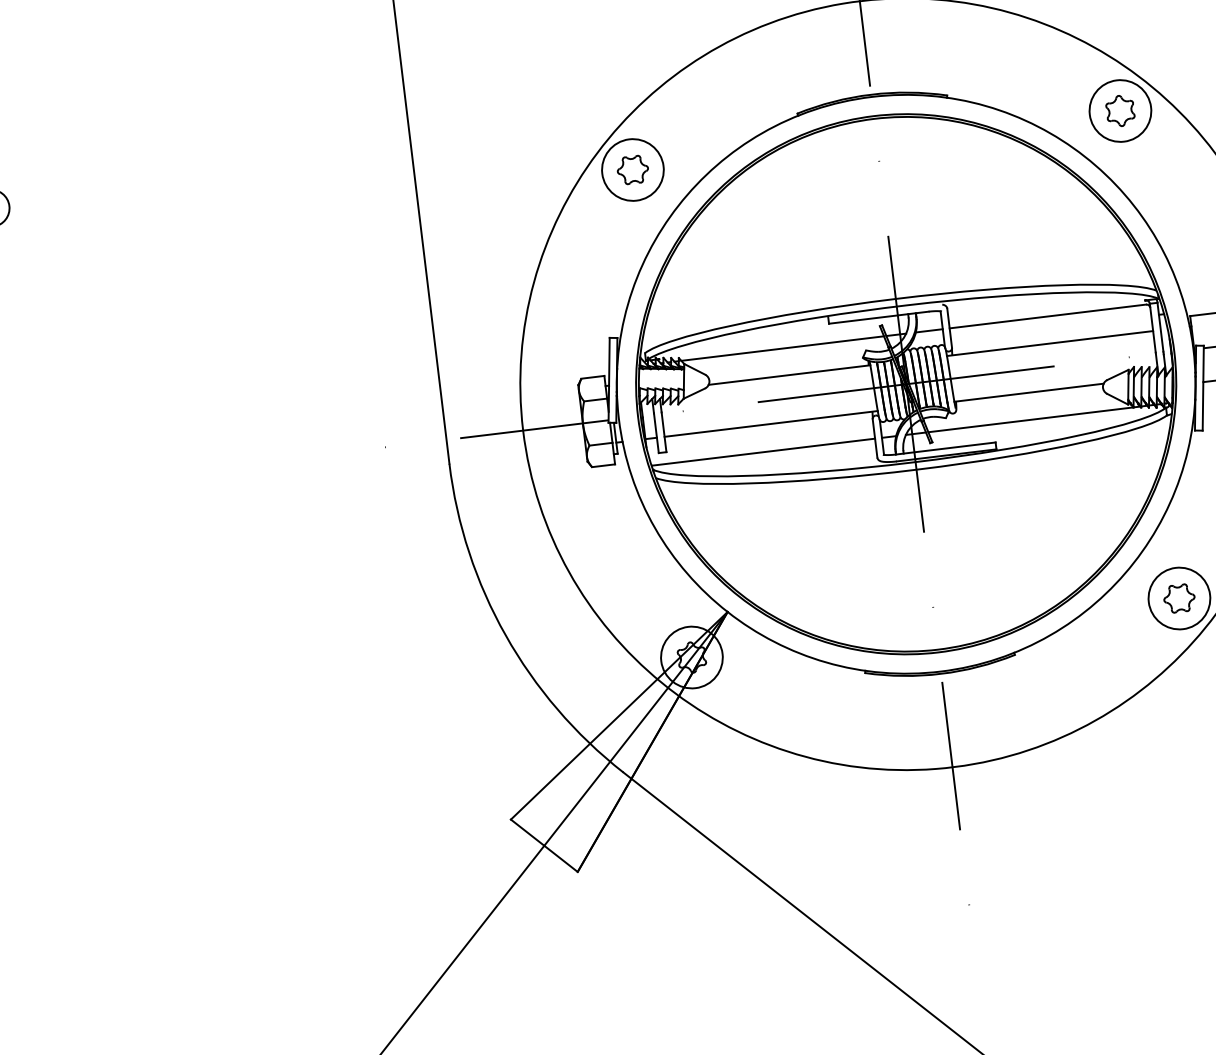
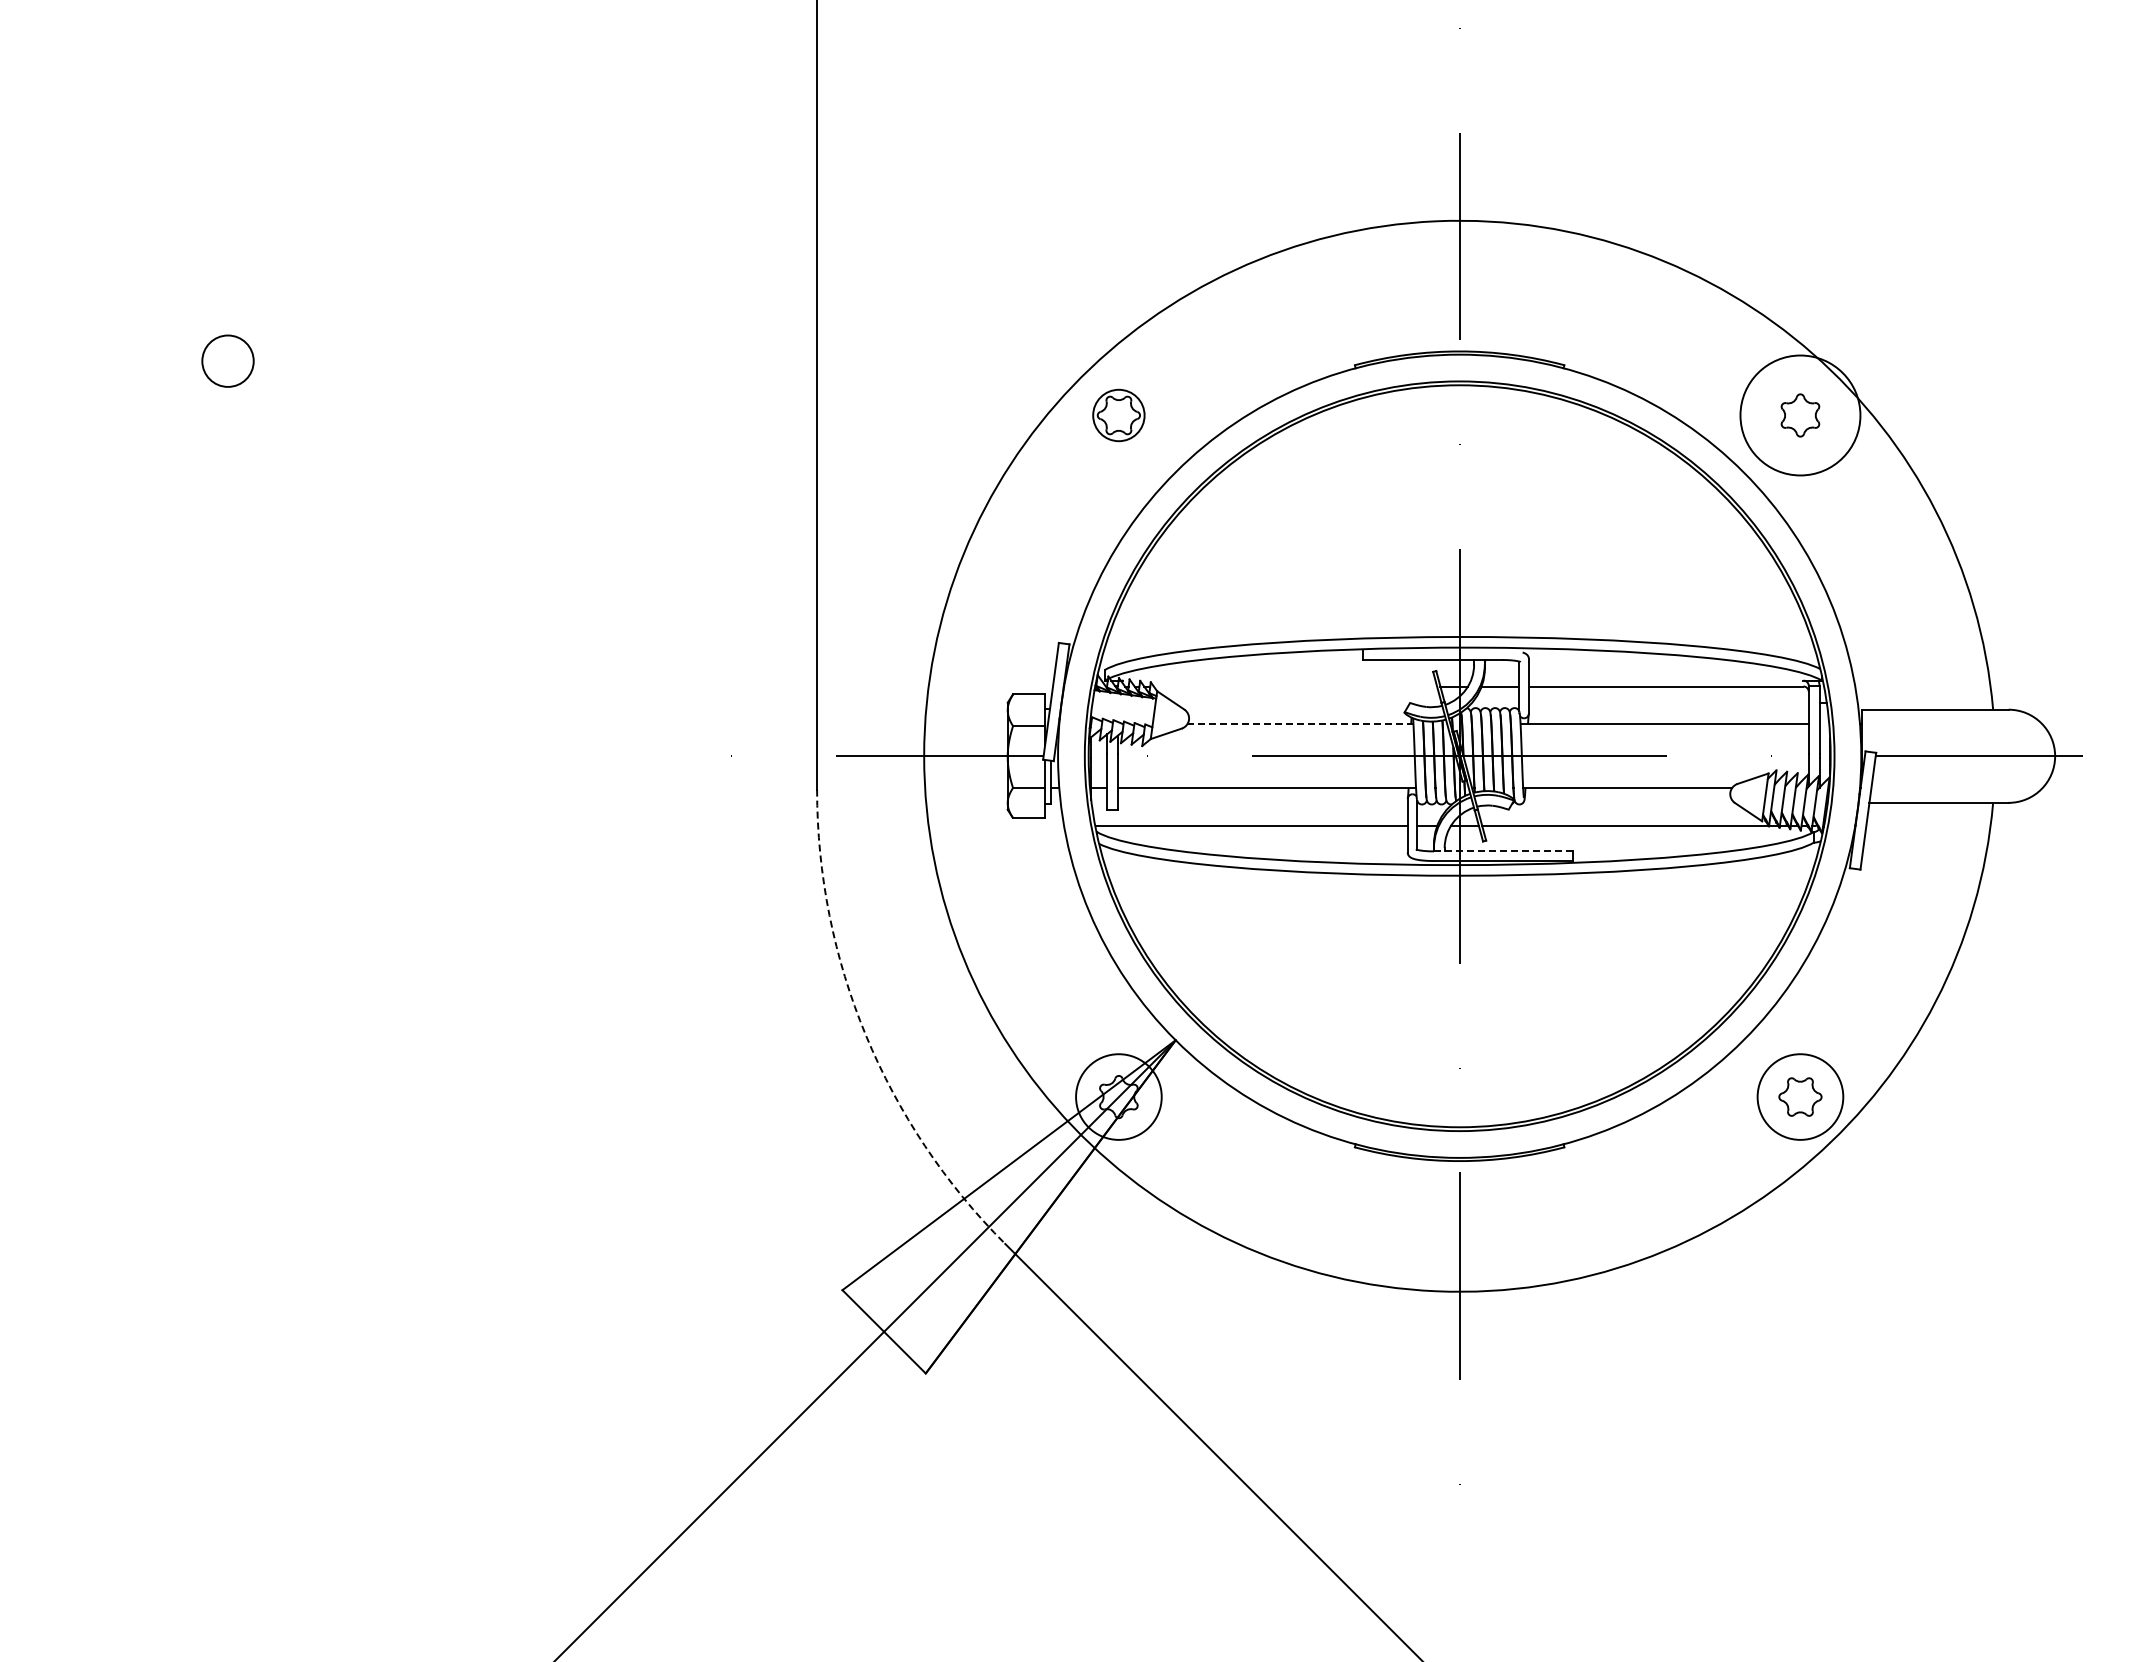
circle: (1120, 111) -> (1800, 415), size x1.4
circle: (632, 170) -> (1118, 415), size x0.6
line: (782, 348) -> (1295, 686), removed
line: (789, 375) -> (1300, 724), solid -> dashed
line: (945, 448) -> (1503, 851), solid -> dashed
arc: (505, 635) -> (865, 1035), solid -> dashed

